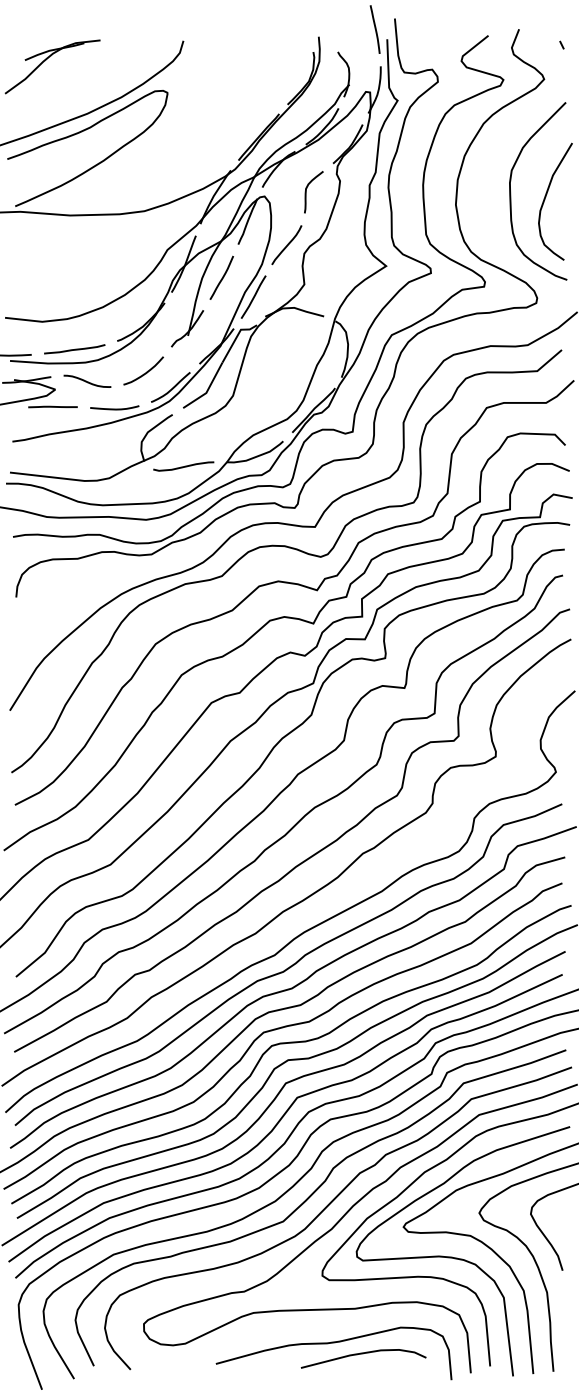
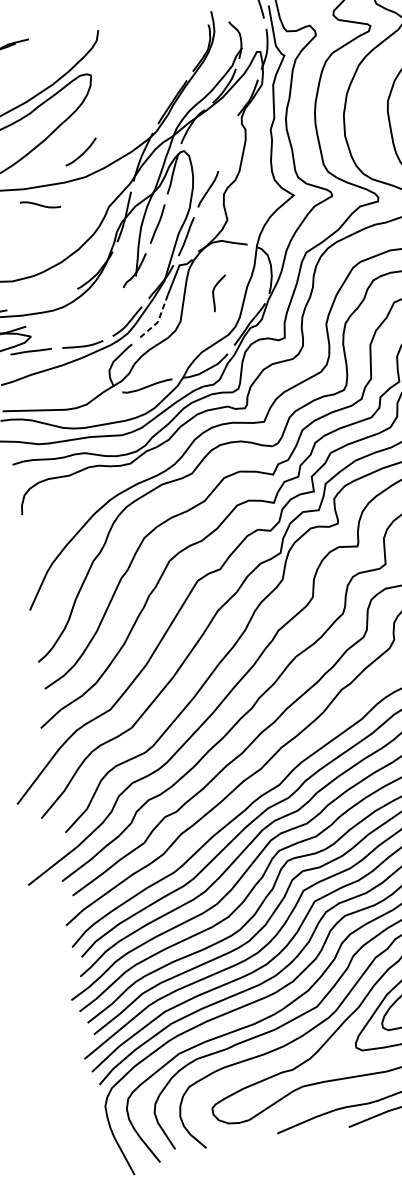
curve: (306, 192) -> (213, 294), moved
line: (74, 349) -> (42, 300), removed
curve: (145, 372) -> (82, 153), moved
curve: (86, 380) -> (39, 204), moved
line: (207, 390) -> (158, 319), solid -> dashed

